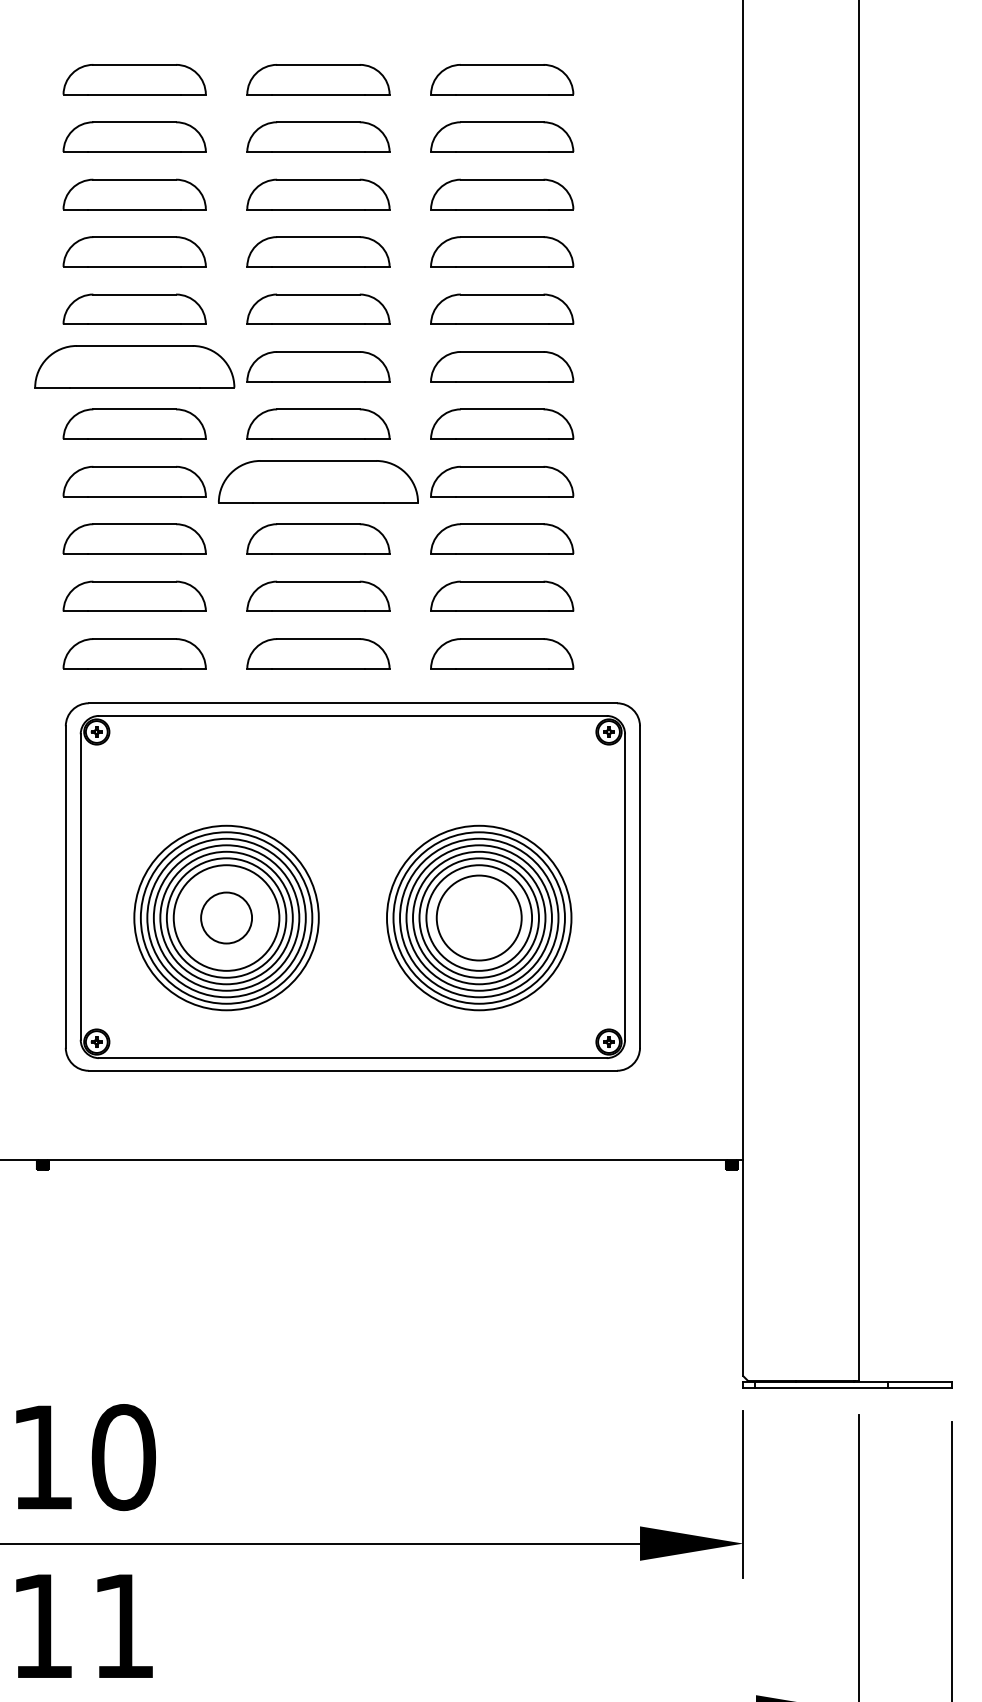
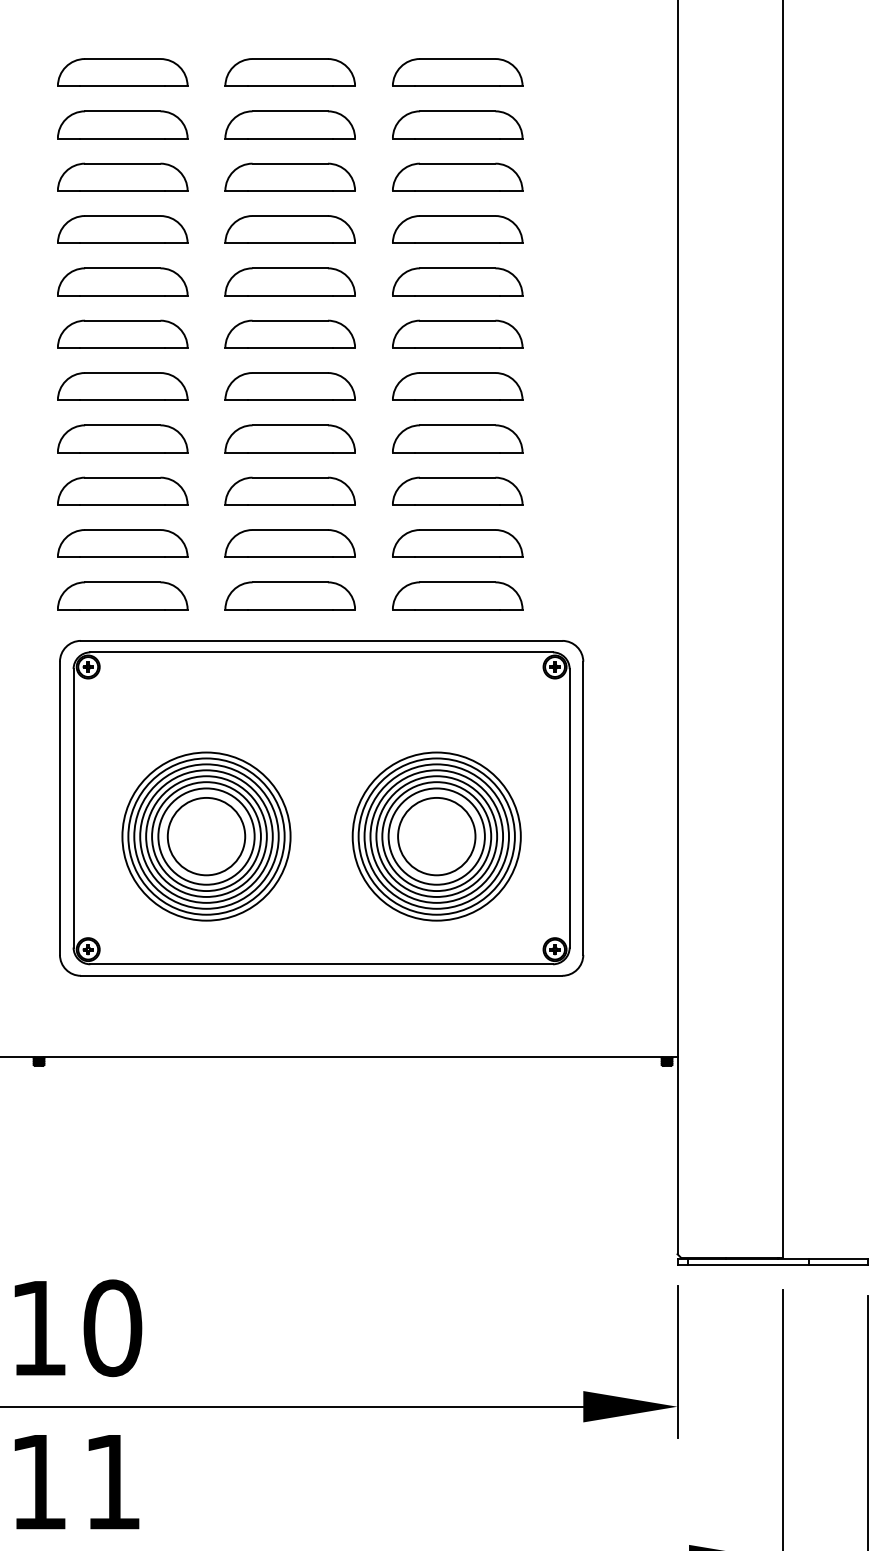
part: (134, 366) -> (122, 333), size x0.71
part: (318, 481) -> (290, 438), size x0.71
circle: (226, 917) -> (206, 836), size x1.67

